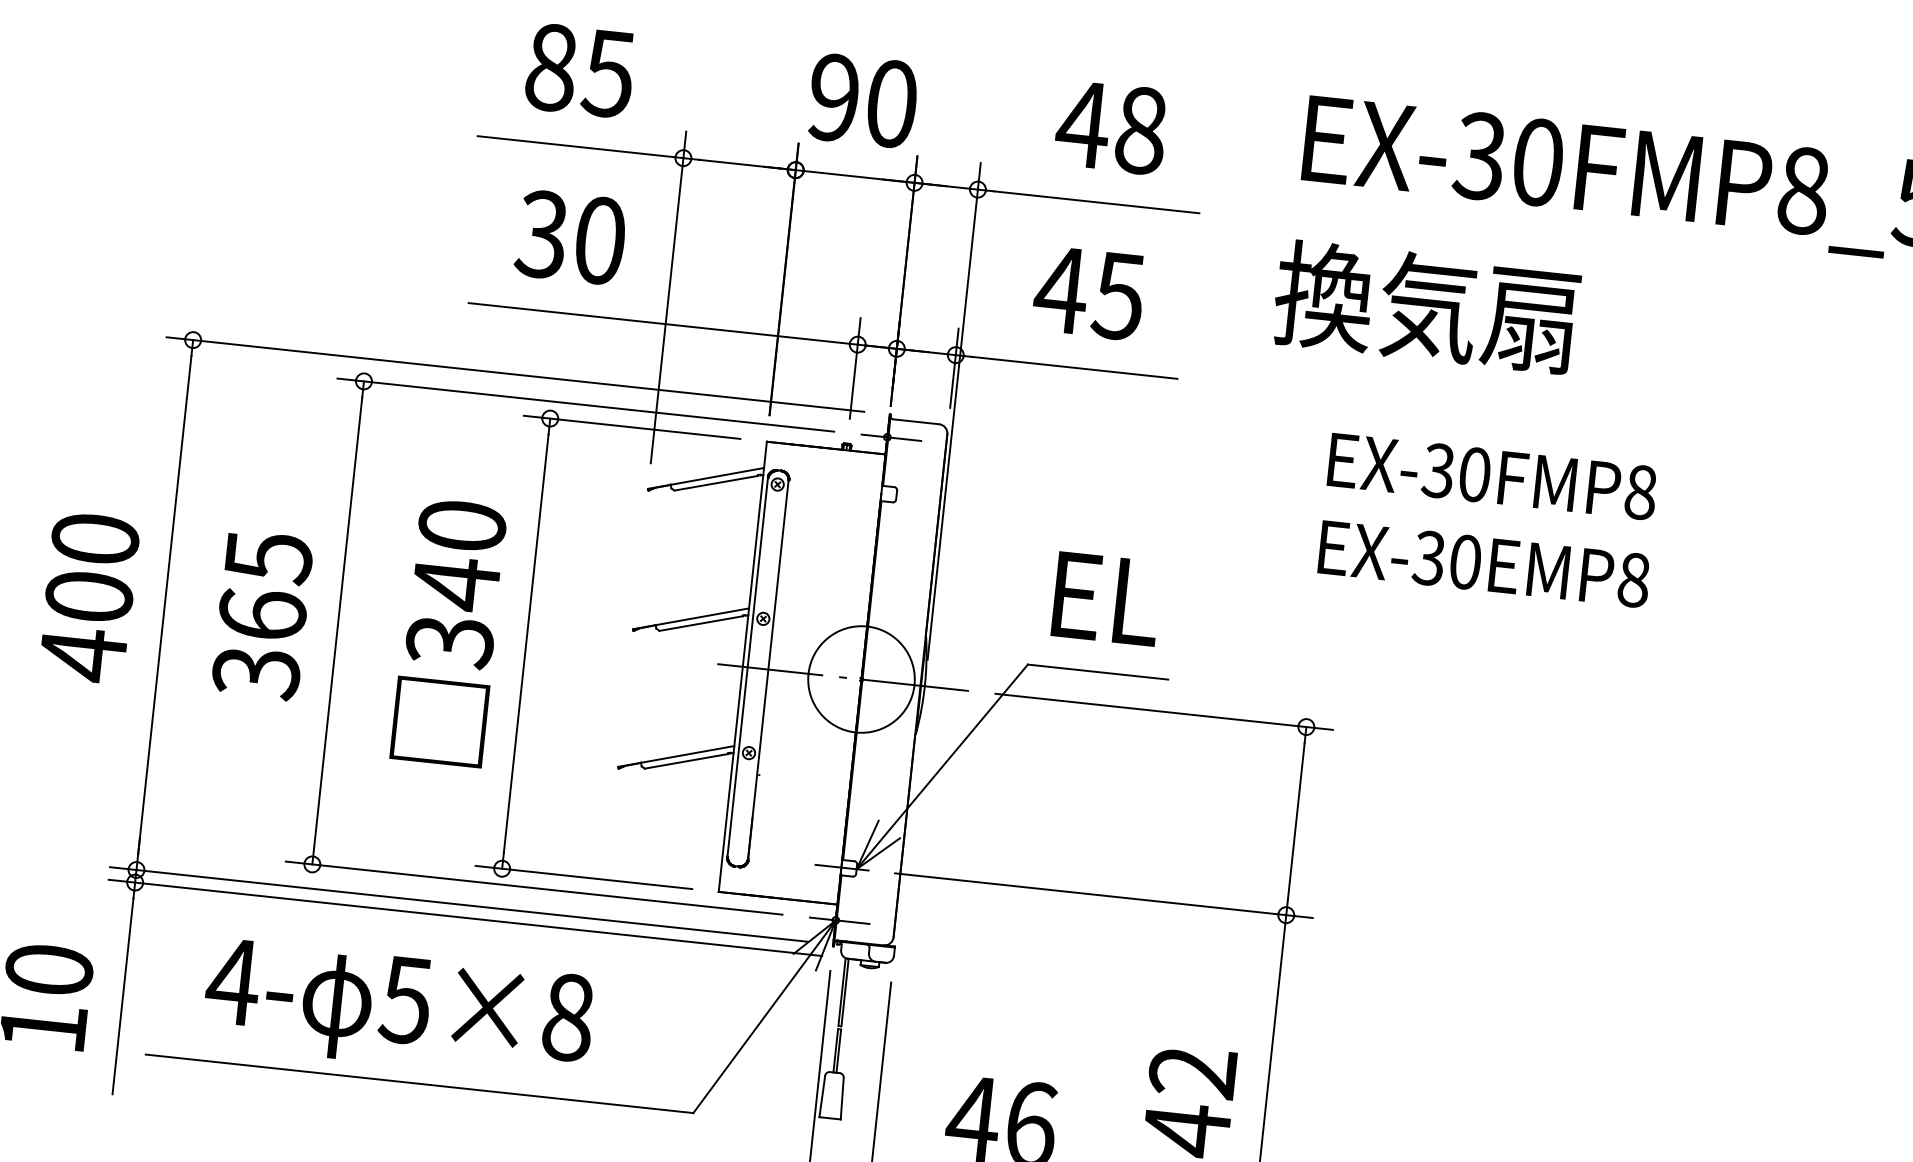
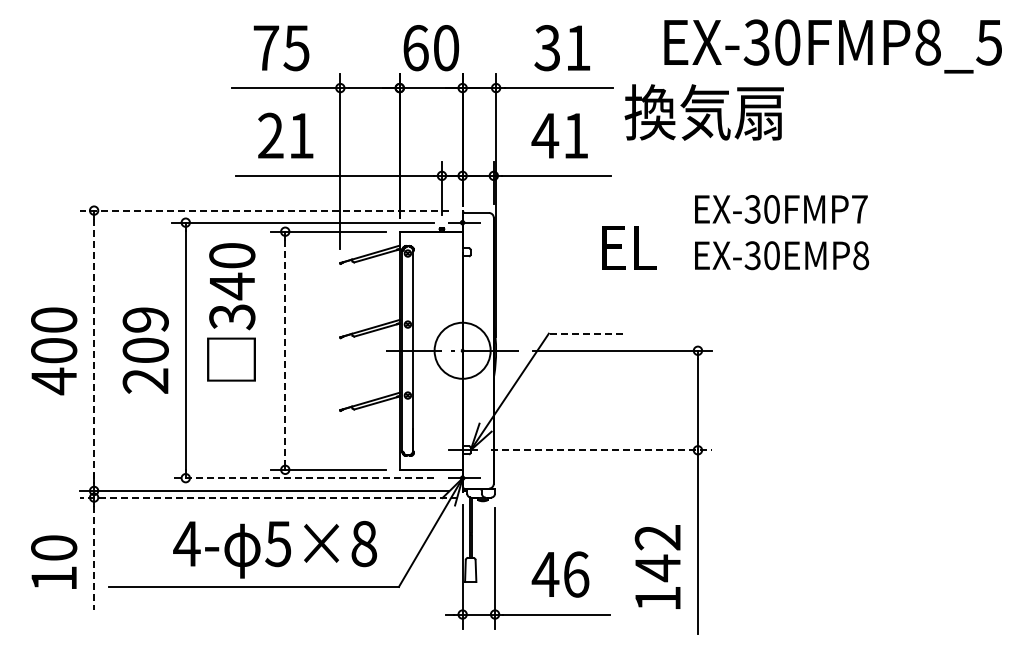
text: (551, 68) -> (266, 48), 85 -> 75
text: (833, 98) -> (415, 48), 90 -> 60
text: (1111, 128) -> (562, 48), 48 -> 31
text: (570, 236) -> (285, 135), 30 -> 21
text: (1118, 297) -> (575, 136), 45 -> 41
text: (1424, 307) -> (703, 112), moved
line: (515, 374) -> (264, 210), solid -> dashed
text: (1640, 492) -> (859, 209), EX-30FMP8 -> EX-30FMP7
text: (1107, 598) -> (629, 247), moved
line: (165, 604) -> (94, 350), solid -> dashed
text: (262, 614) -> (145, 350), 365 -> 209
text: (449, 633) -> (231, 312), moved
line: (526, 643) -> (285, 350), solid -> dashed
line: (1097, 671) -> (585, 333), solid -> dashed
line: (532, 888) -> (302, 478), solid -> dashed
line: (1103, 896) -> (601, 450), solid -> dashed
line: (464, 917) -> (268, 497), solid -> dashed
line: (123, 995) -> (94, 557), solid -> dashed
text: (397, 1009) -> (274, 549), moved

